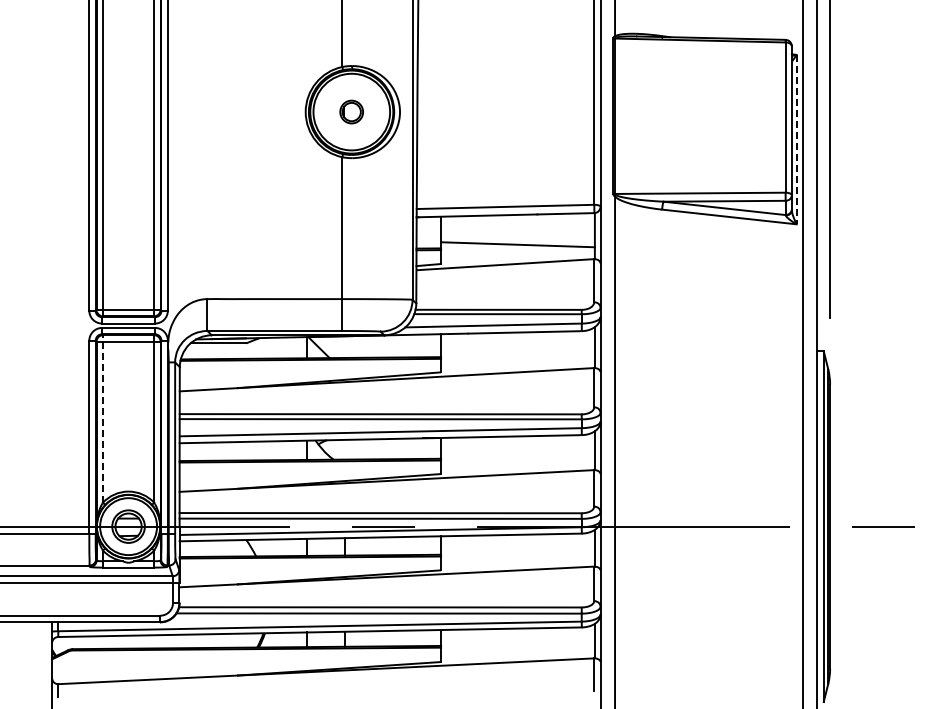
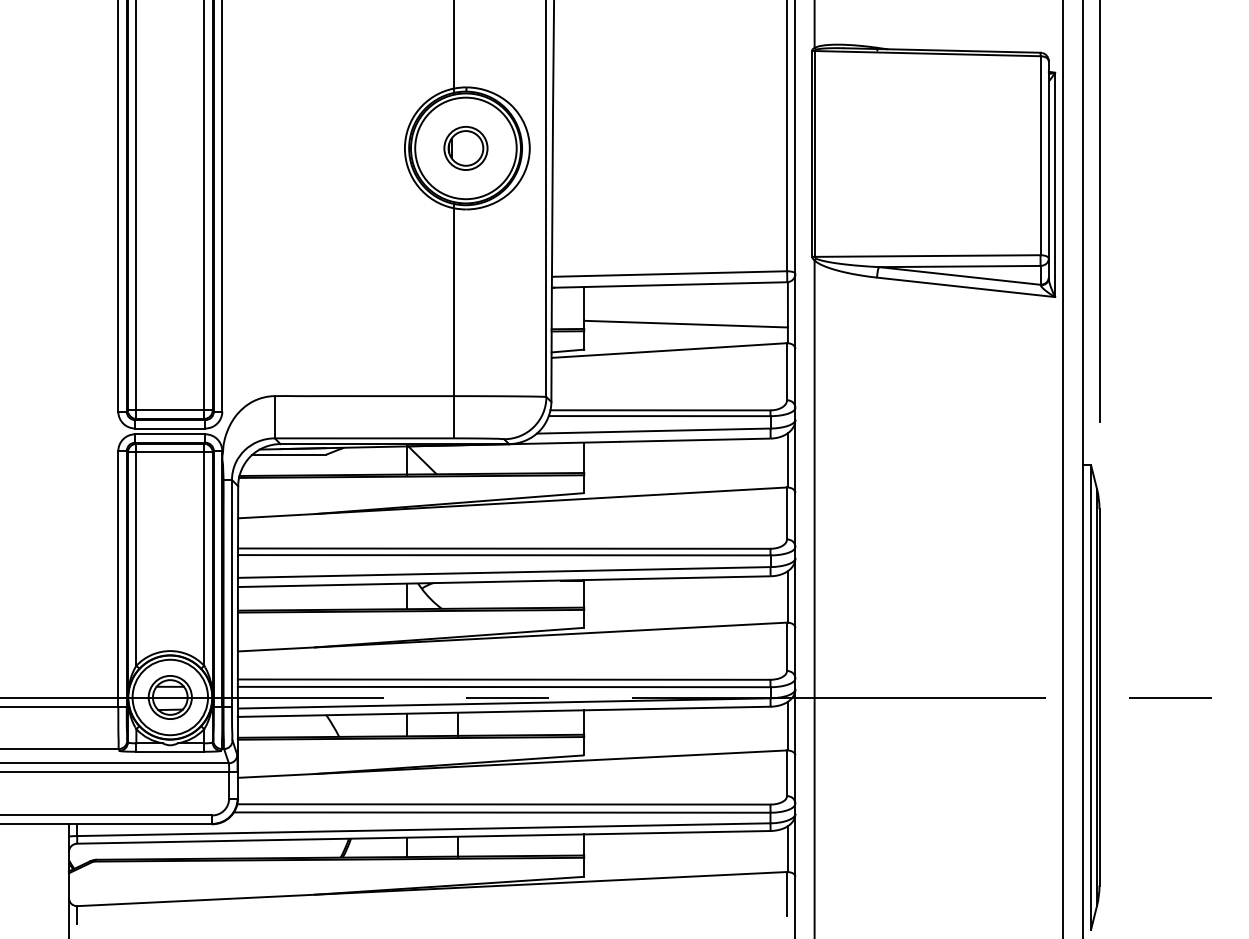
part: (351, 111) -> (465, 147), size x1.43
line: (796, 139) -> (1054, 184), dashed -> solid
line: (102, 418) -> (135, 554), dashed -> solid

